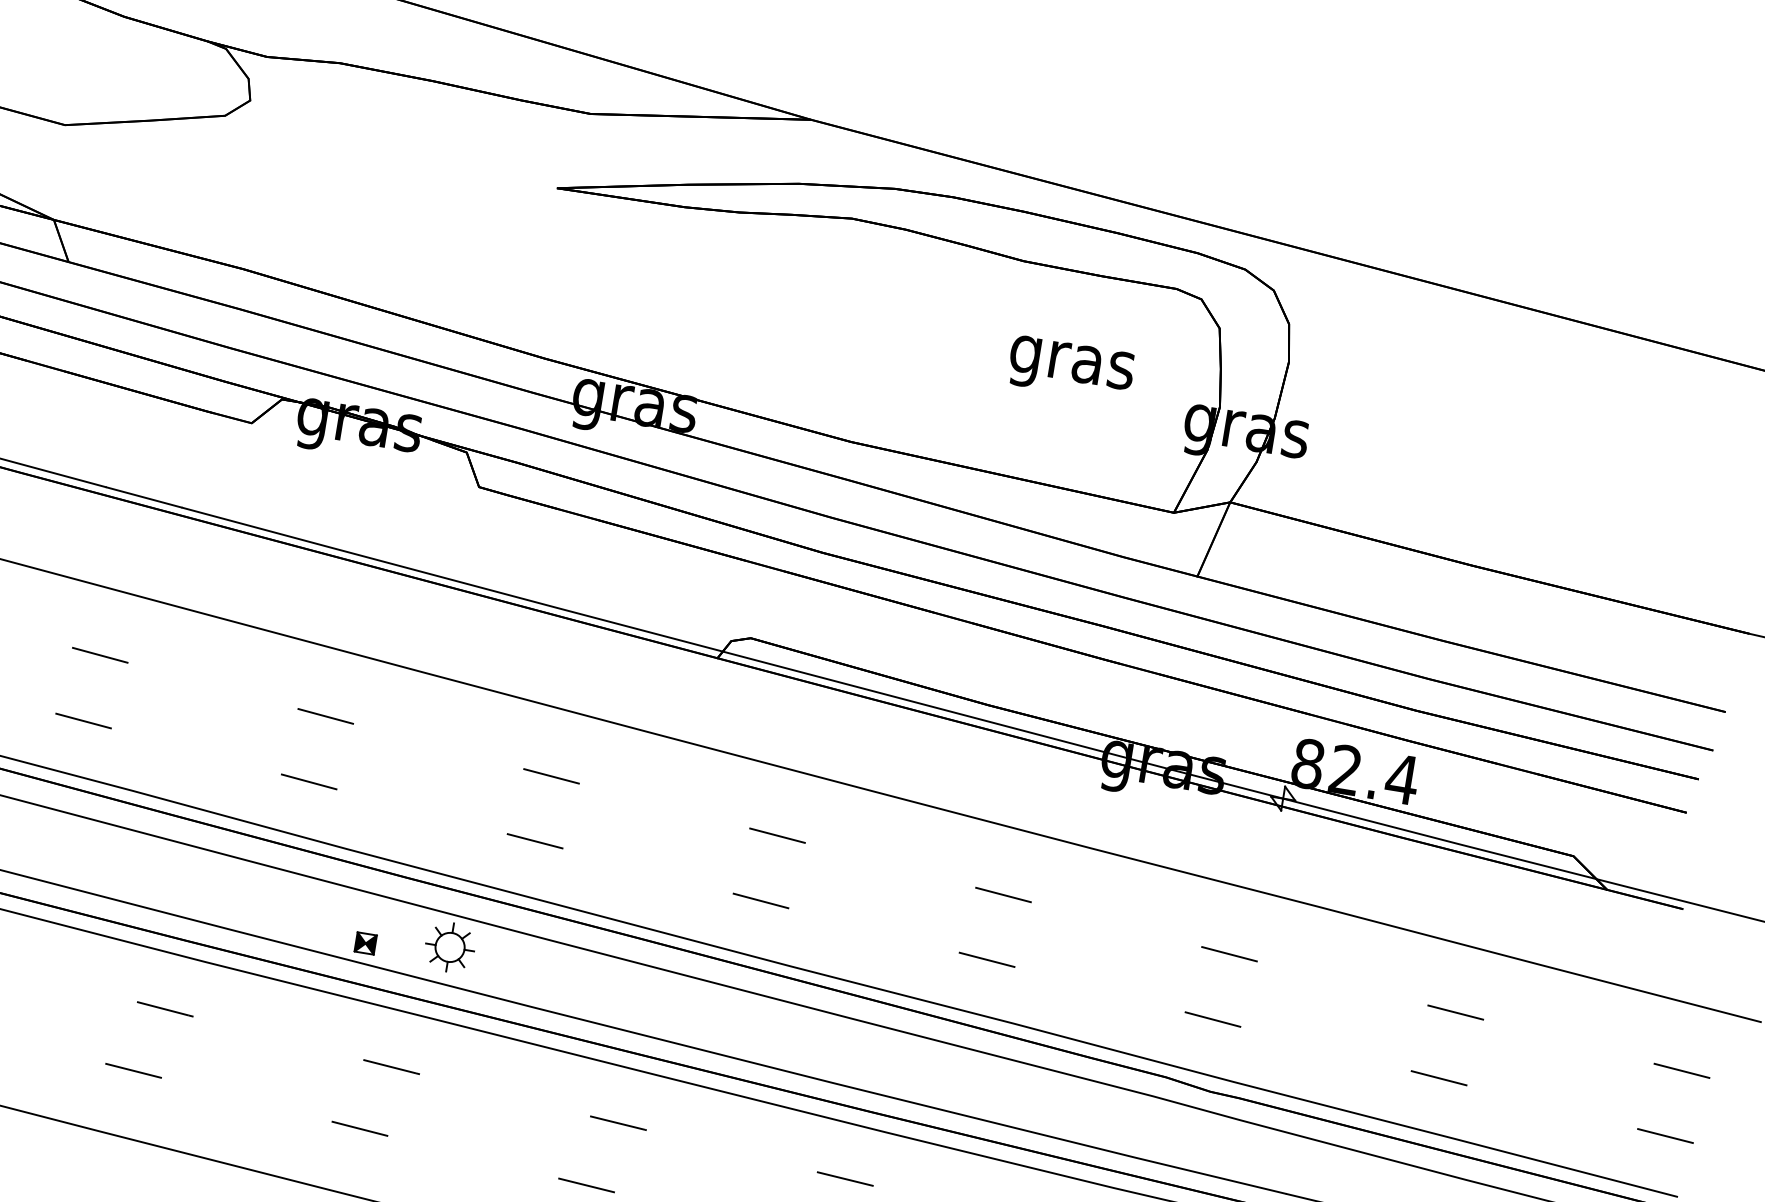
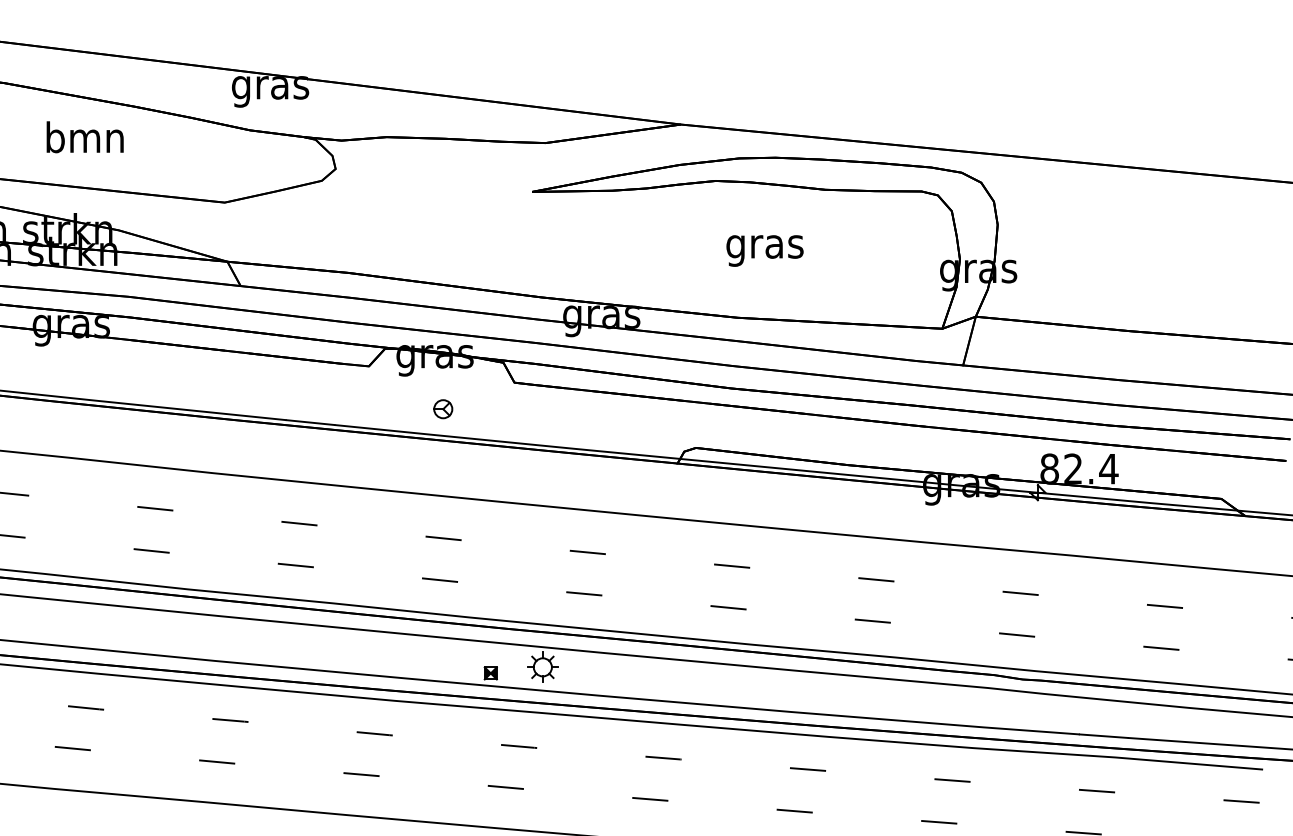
text: (1070, 367) -> (764, 250), moved
part: (359, 511) -> (443, 409), added

